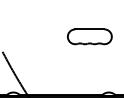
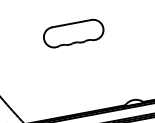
part: (89, 36) -> (73, 33), moved

